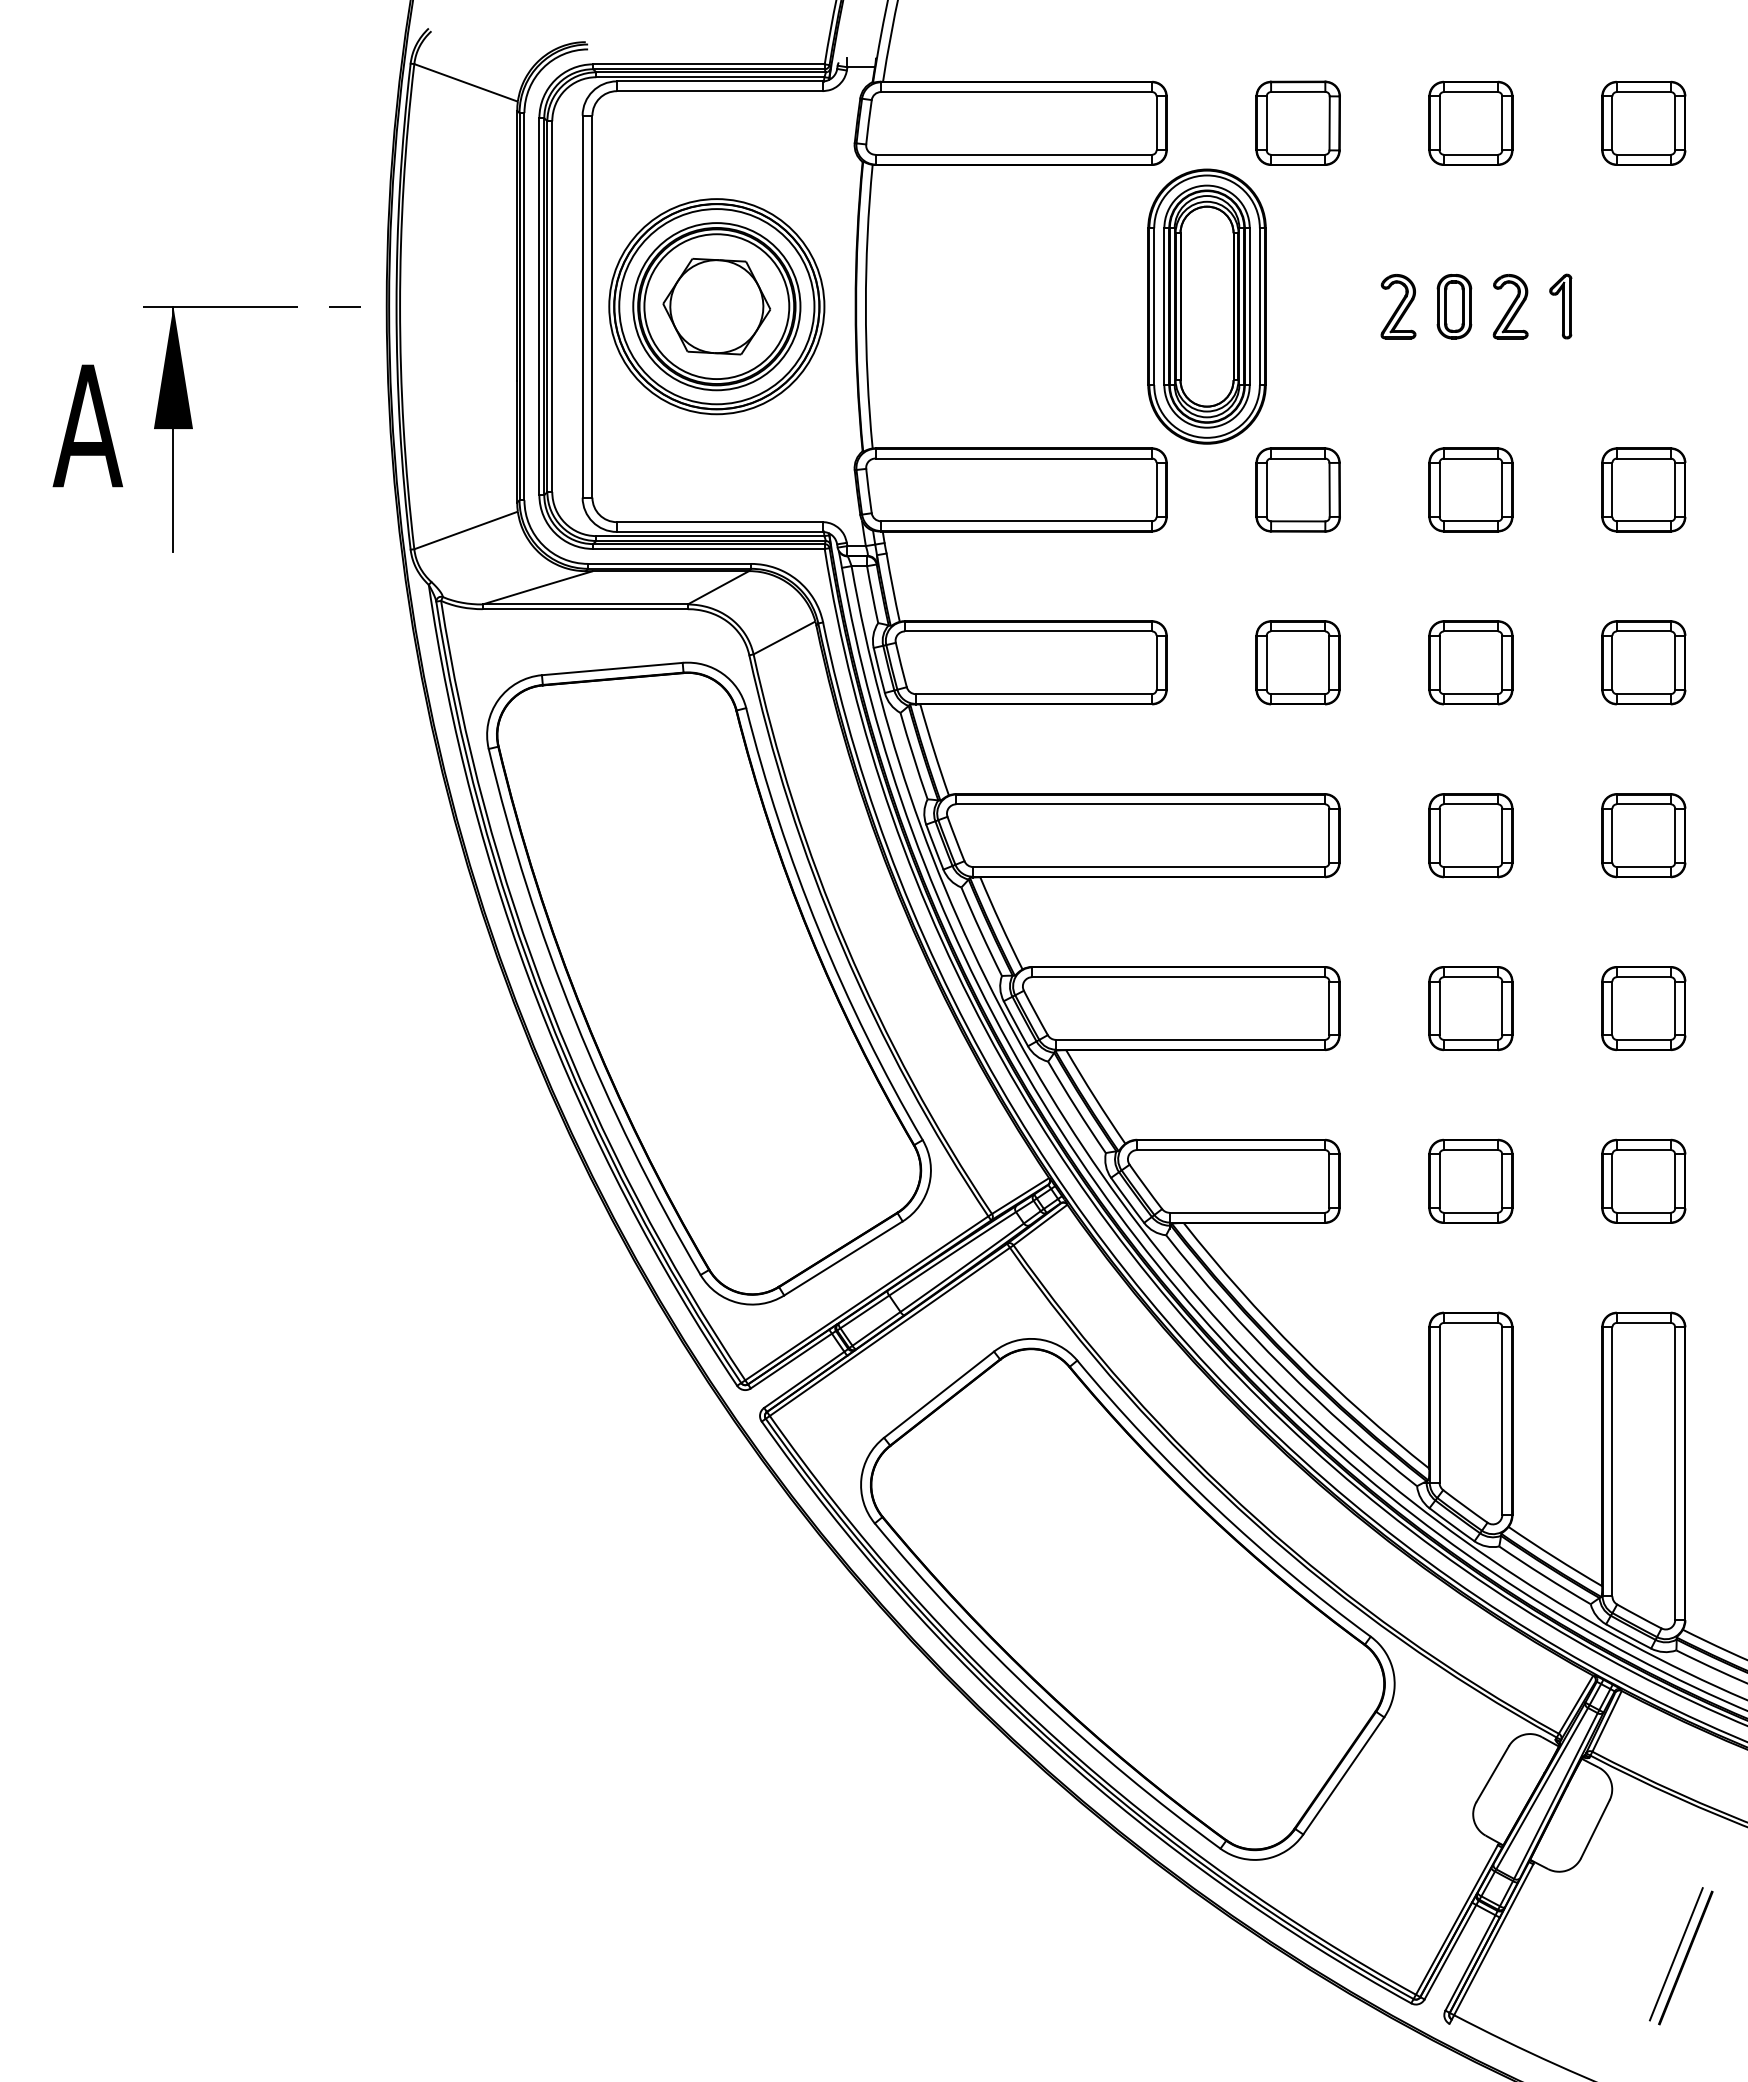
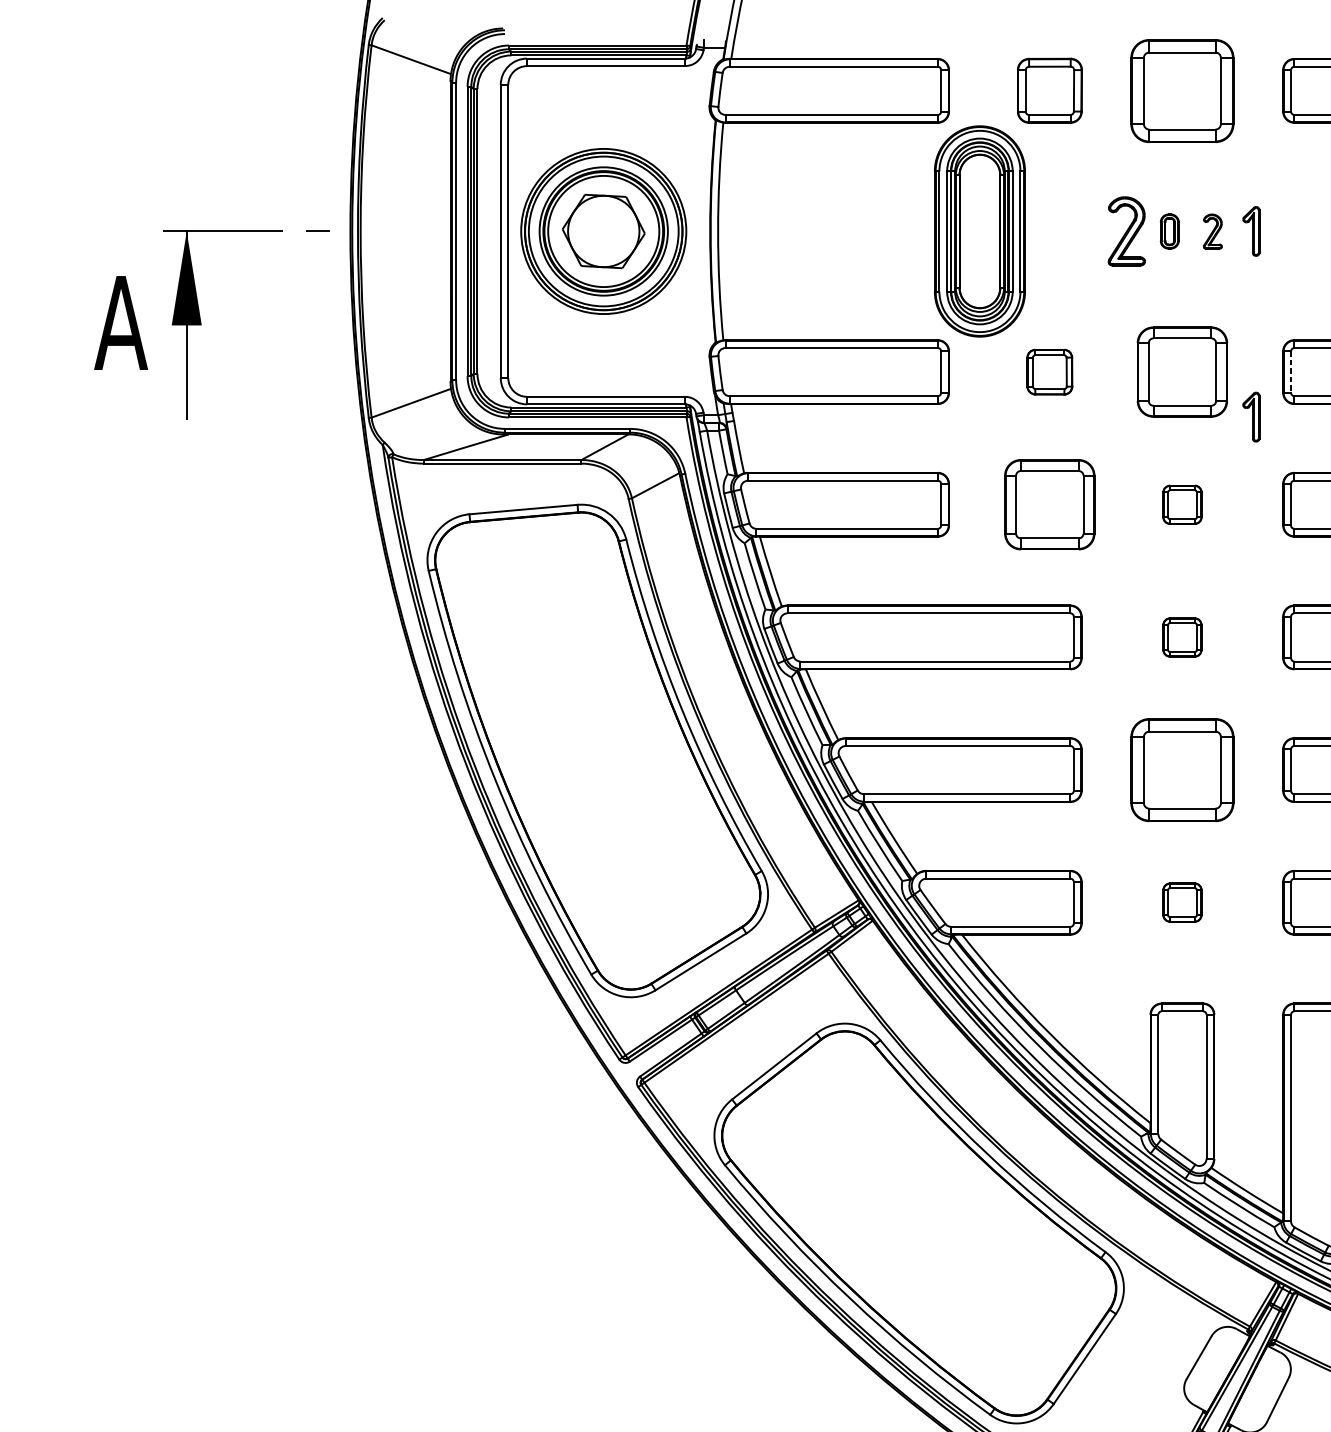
part: (1470, 122) -> (1182, 90), size x1.6
part: (1398, 306) -> (1126, 231), size x1.4
part: (1454, 306) -> (1169, 231), size x0.7
part: (1510, 306) -> (1212, 231), size x0.7
part: (1297, 489) -> (1049, 371), size x0.7
part: (1470, 489) -> (1182, 371), size x1.4
line: (1612, 489) -> (1291, 371), solid -> dashed
part: (1560, 548) -> (1251, 417), added
part: (1297, 662) -> (1049, 504), size x1.4
part: (1470, 662) -> (1182, 504), size x0.6
part: (1470, 835) -> (1182, 637), size x0.6
part: (1470, 1008) -> (1182, 770), size x1.6
part: (1470, 1180) -> (1182, 902), size x0.6

